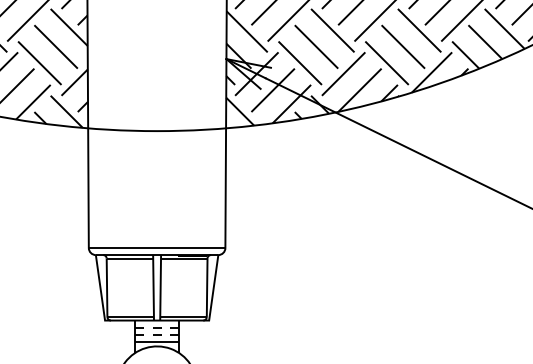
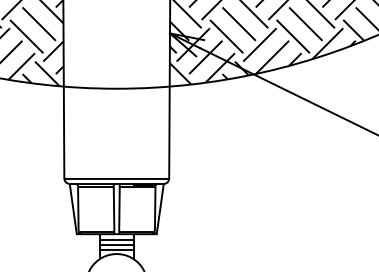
line: (157, 327) -> (117, 239), dashed -> solid
line: (157, 334) -> (117, 244), dashed -> solid

